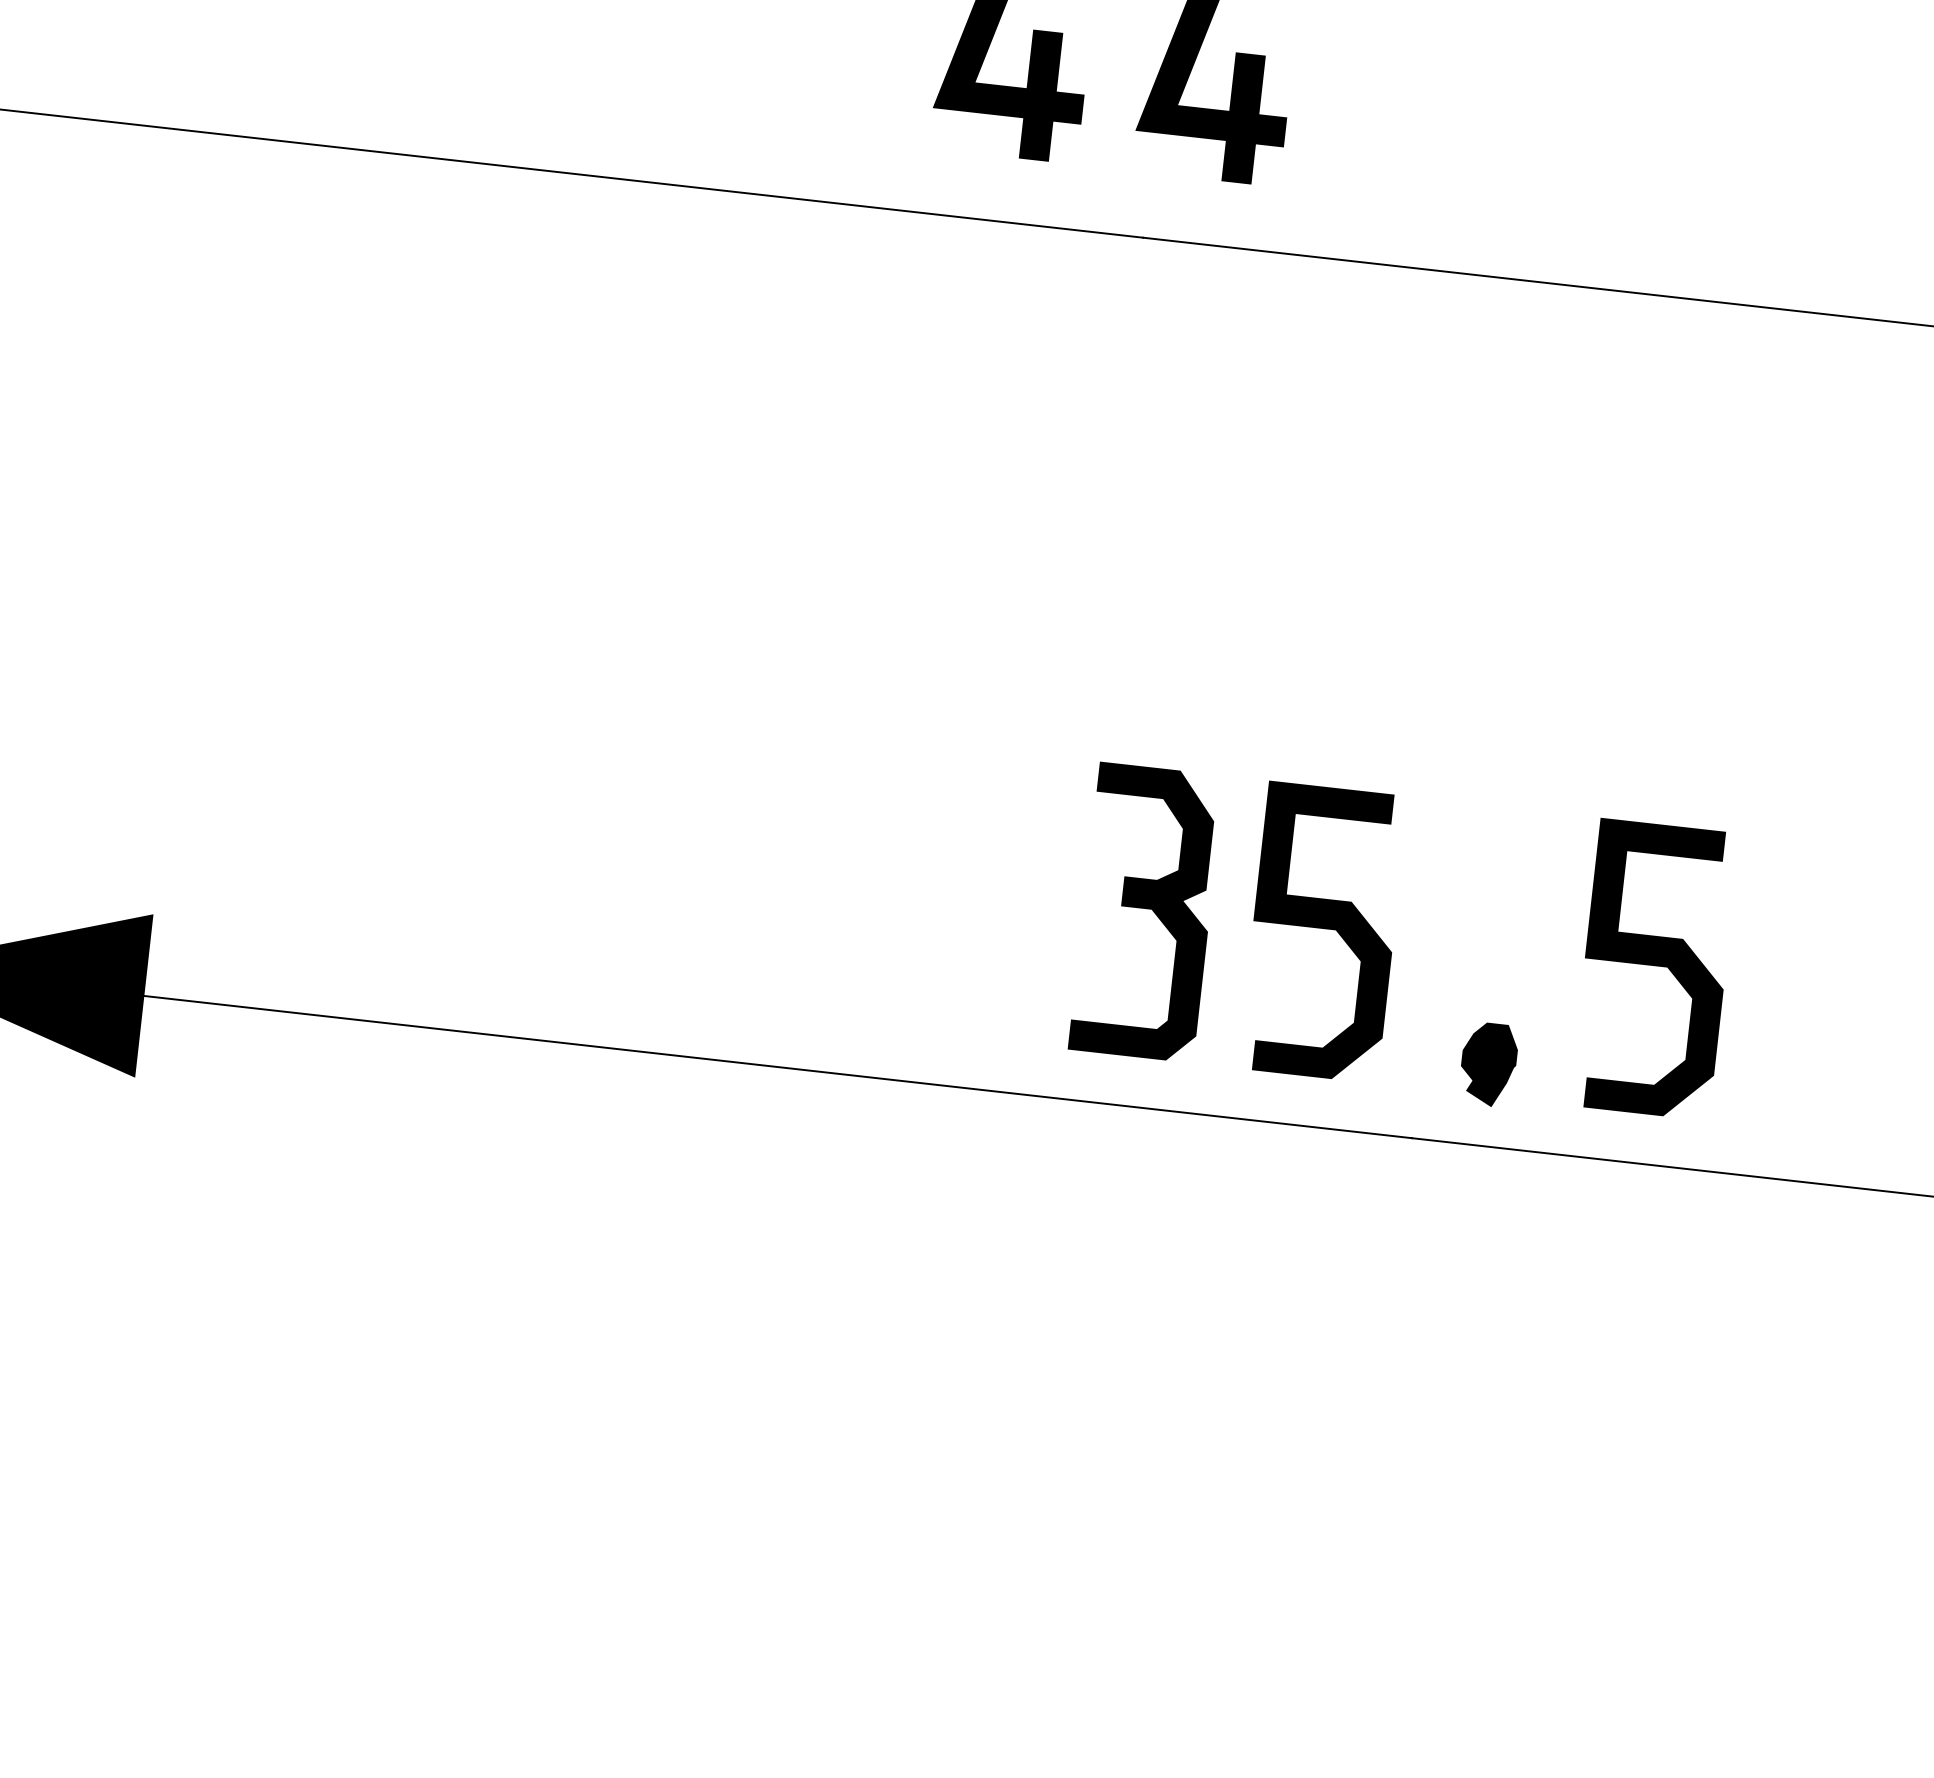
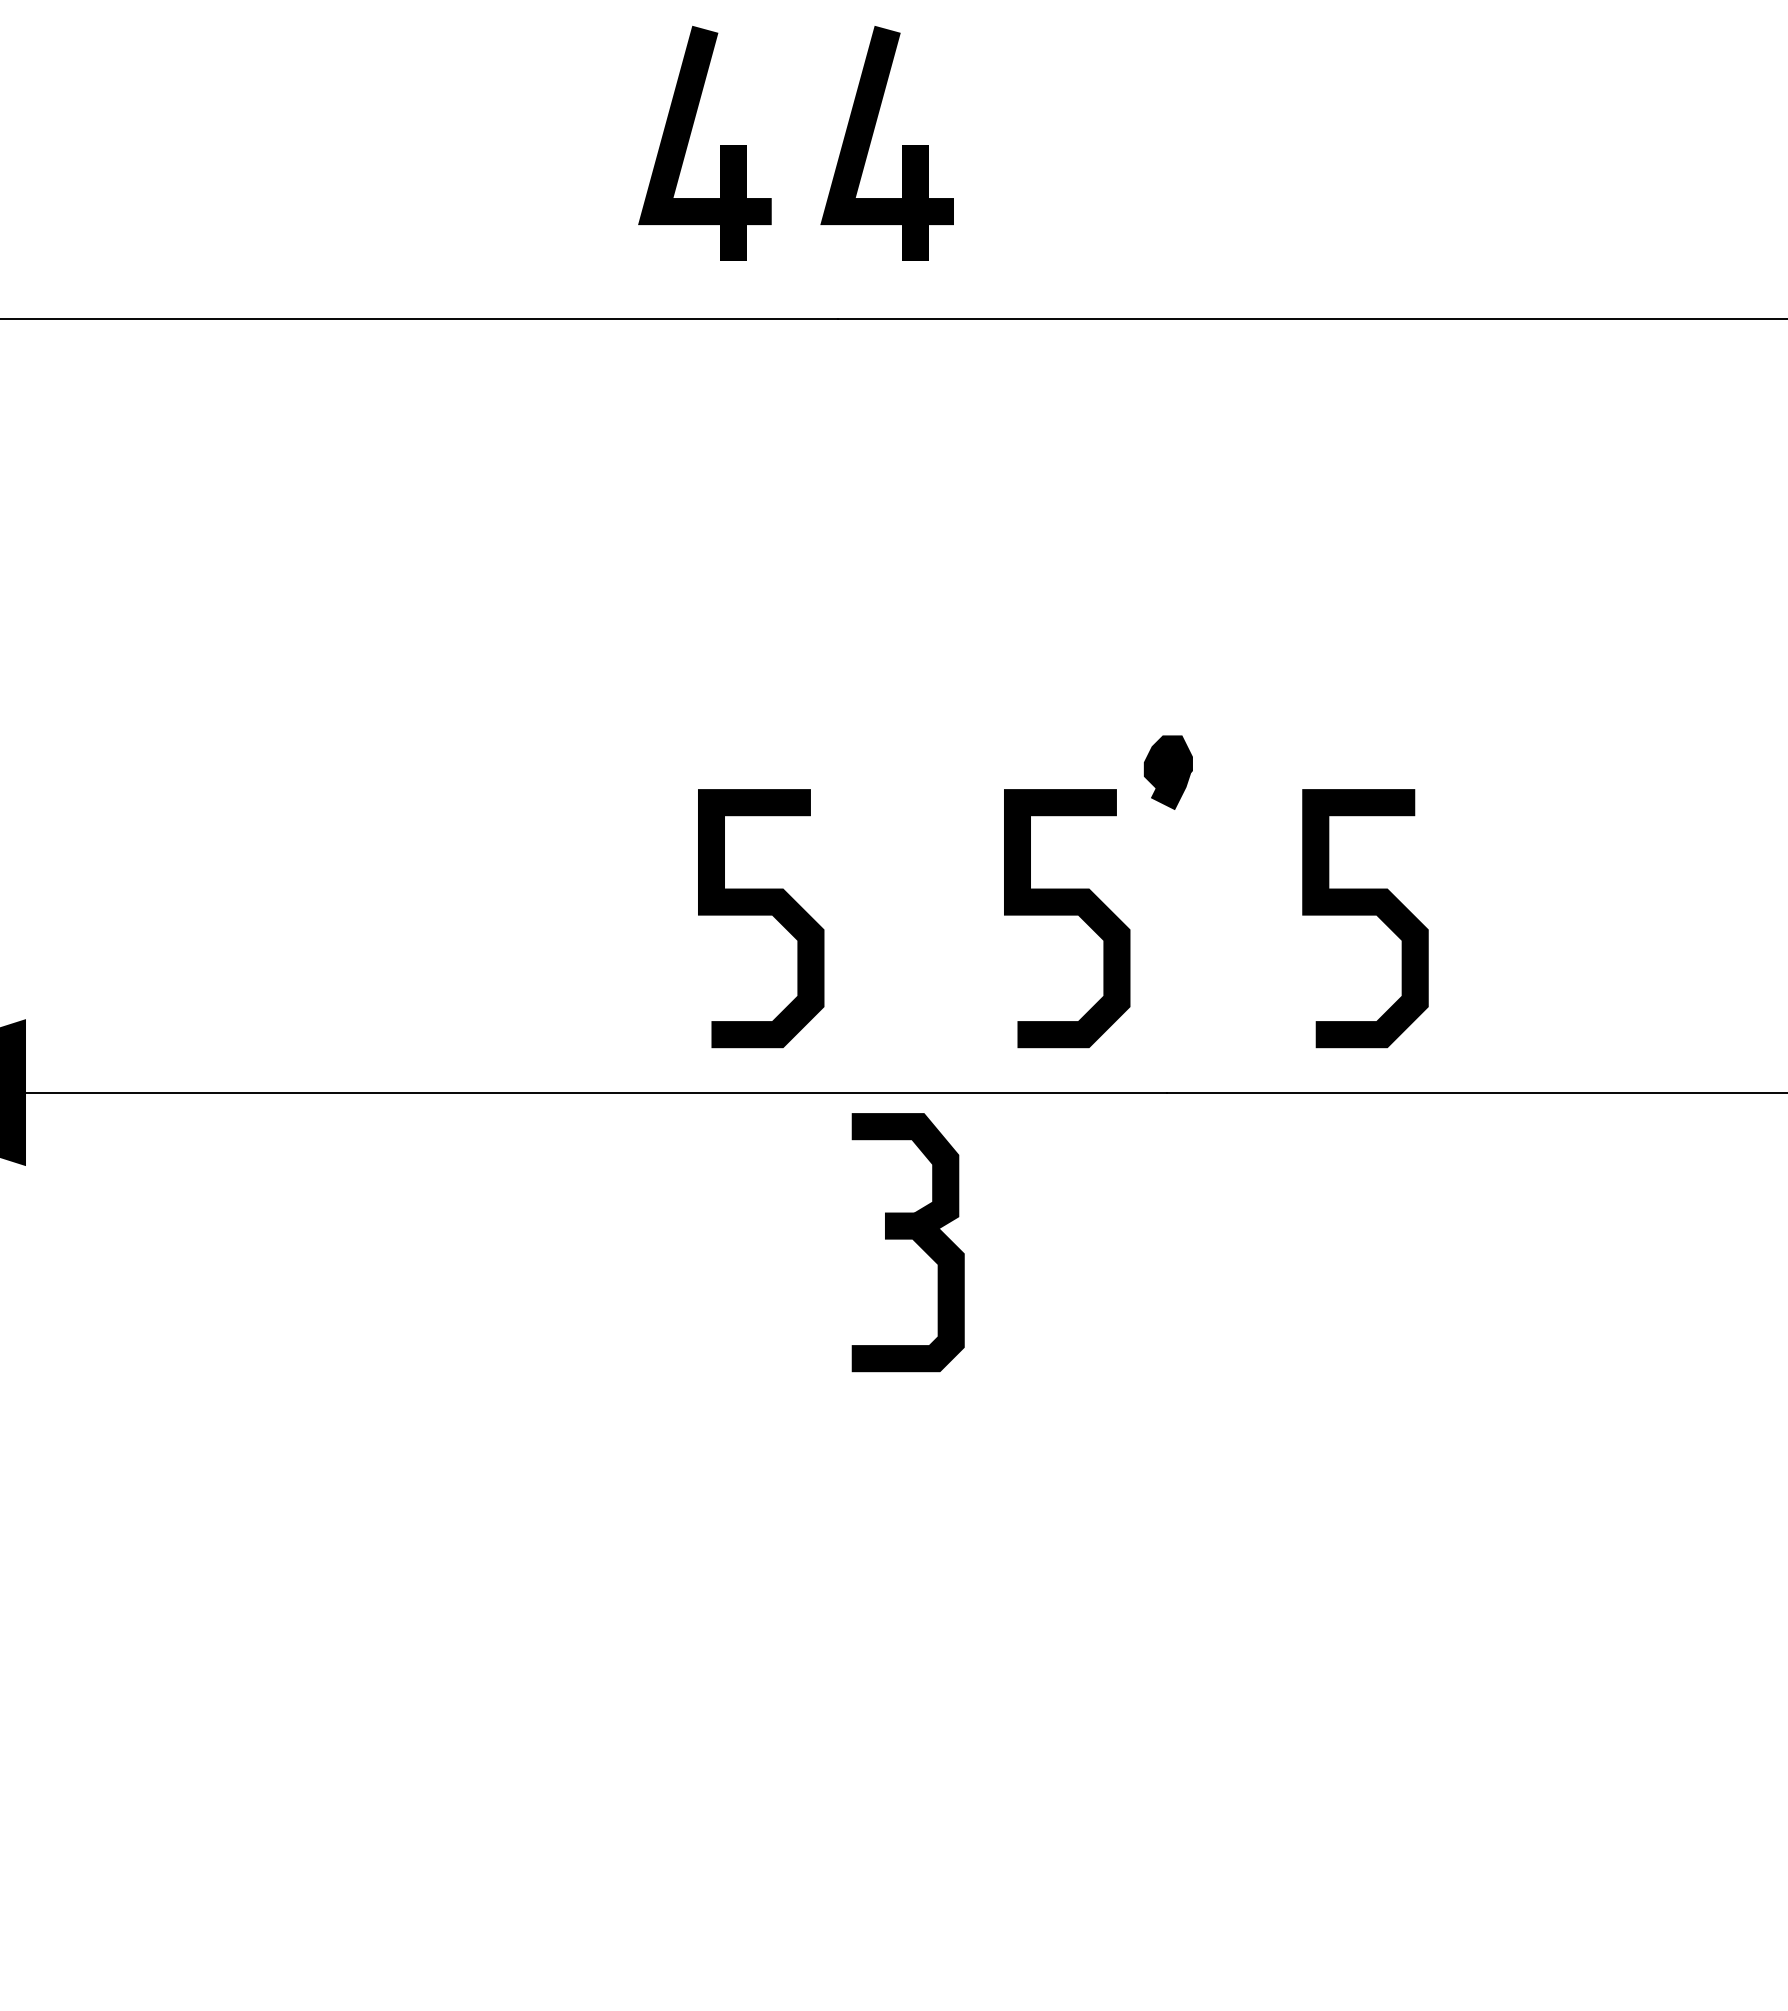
curve: (983, 890) -> (761, 915), added
part: (1145, 912) -> (907, 1242), moved
part: (1487, 1064) -> (1167, 772), moved

